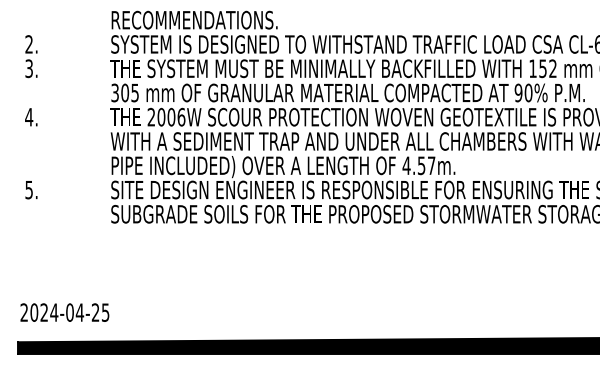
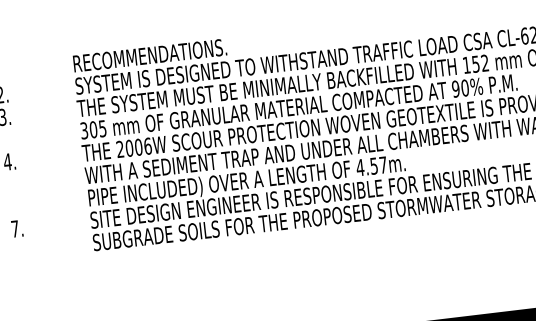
text: (28, 190) -> (14, 229), 5. -> 7.

